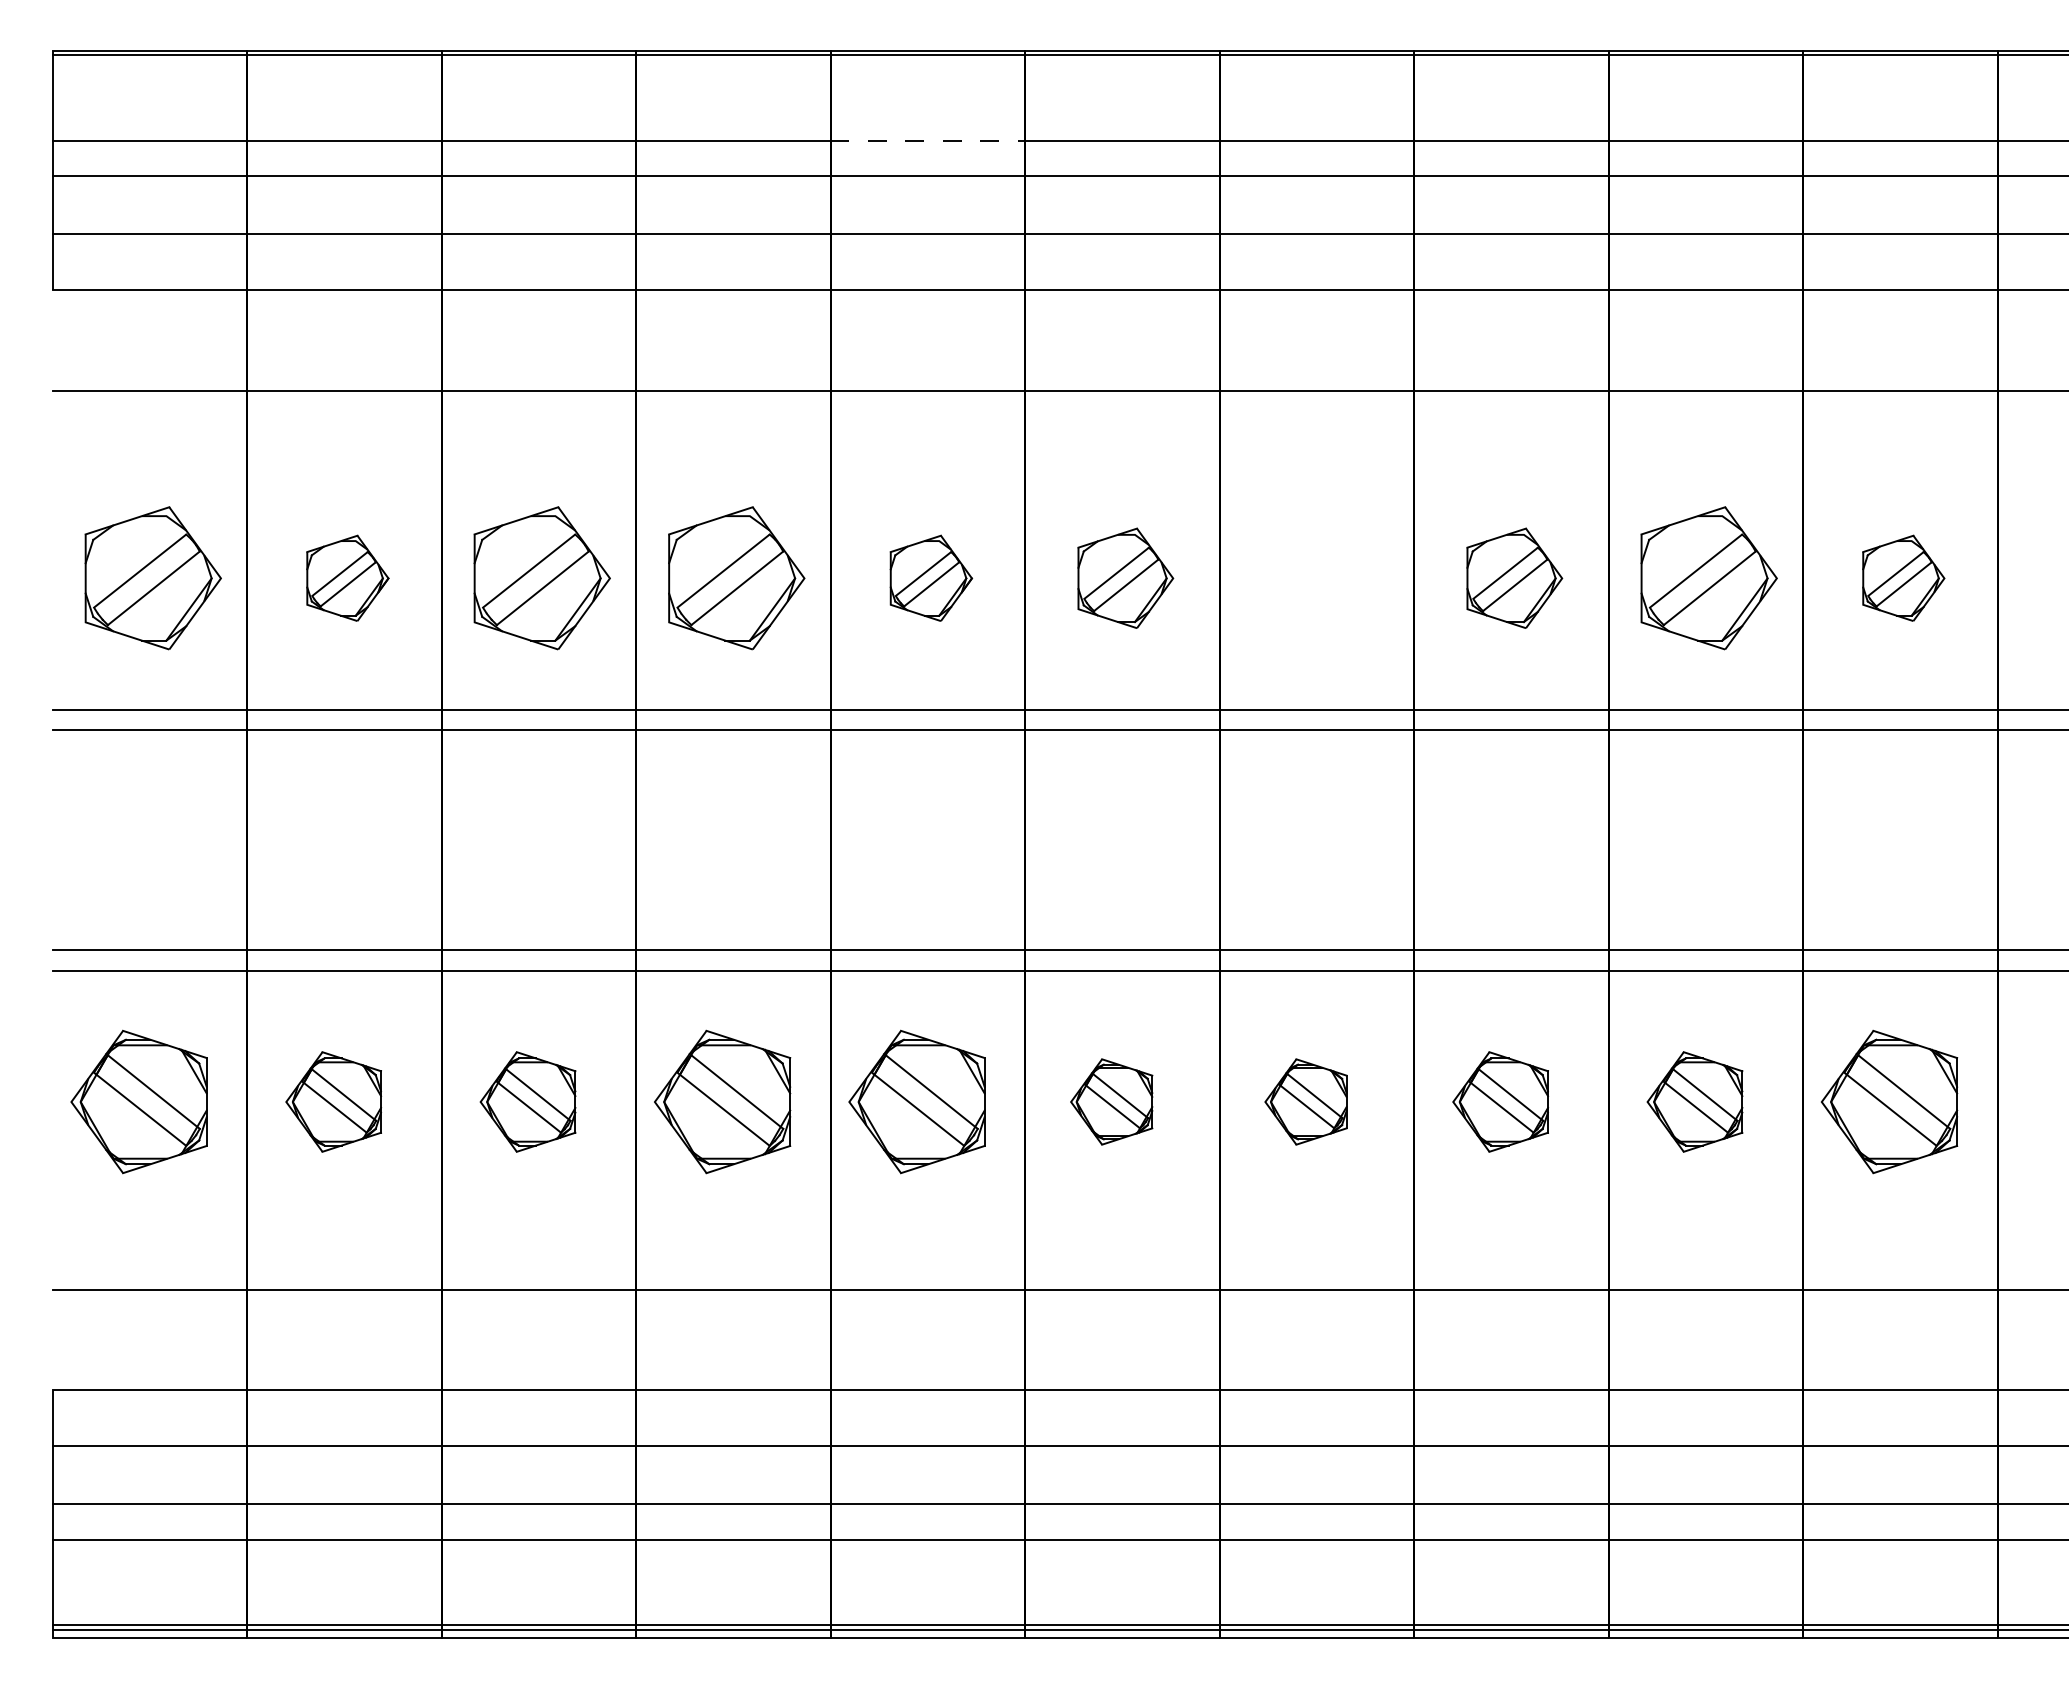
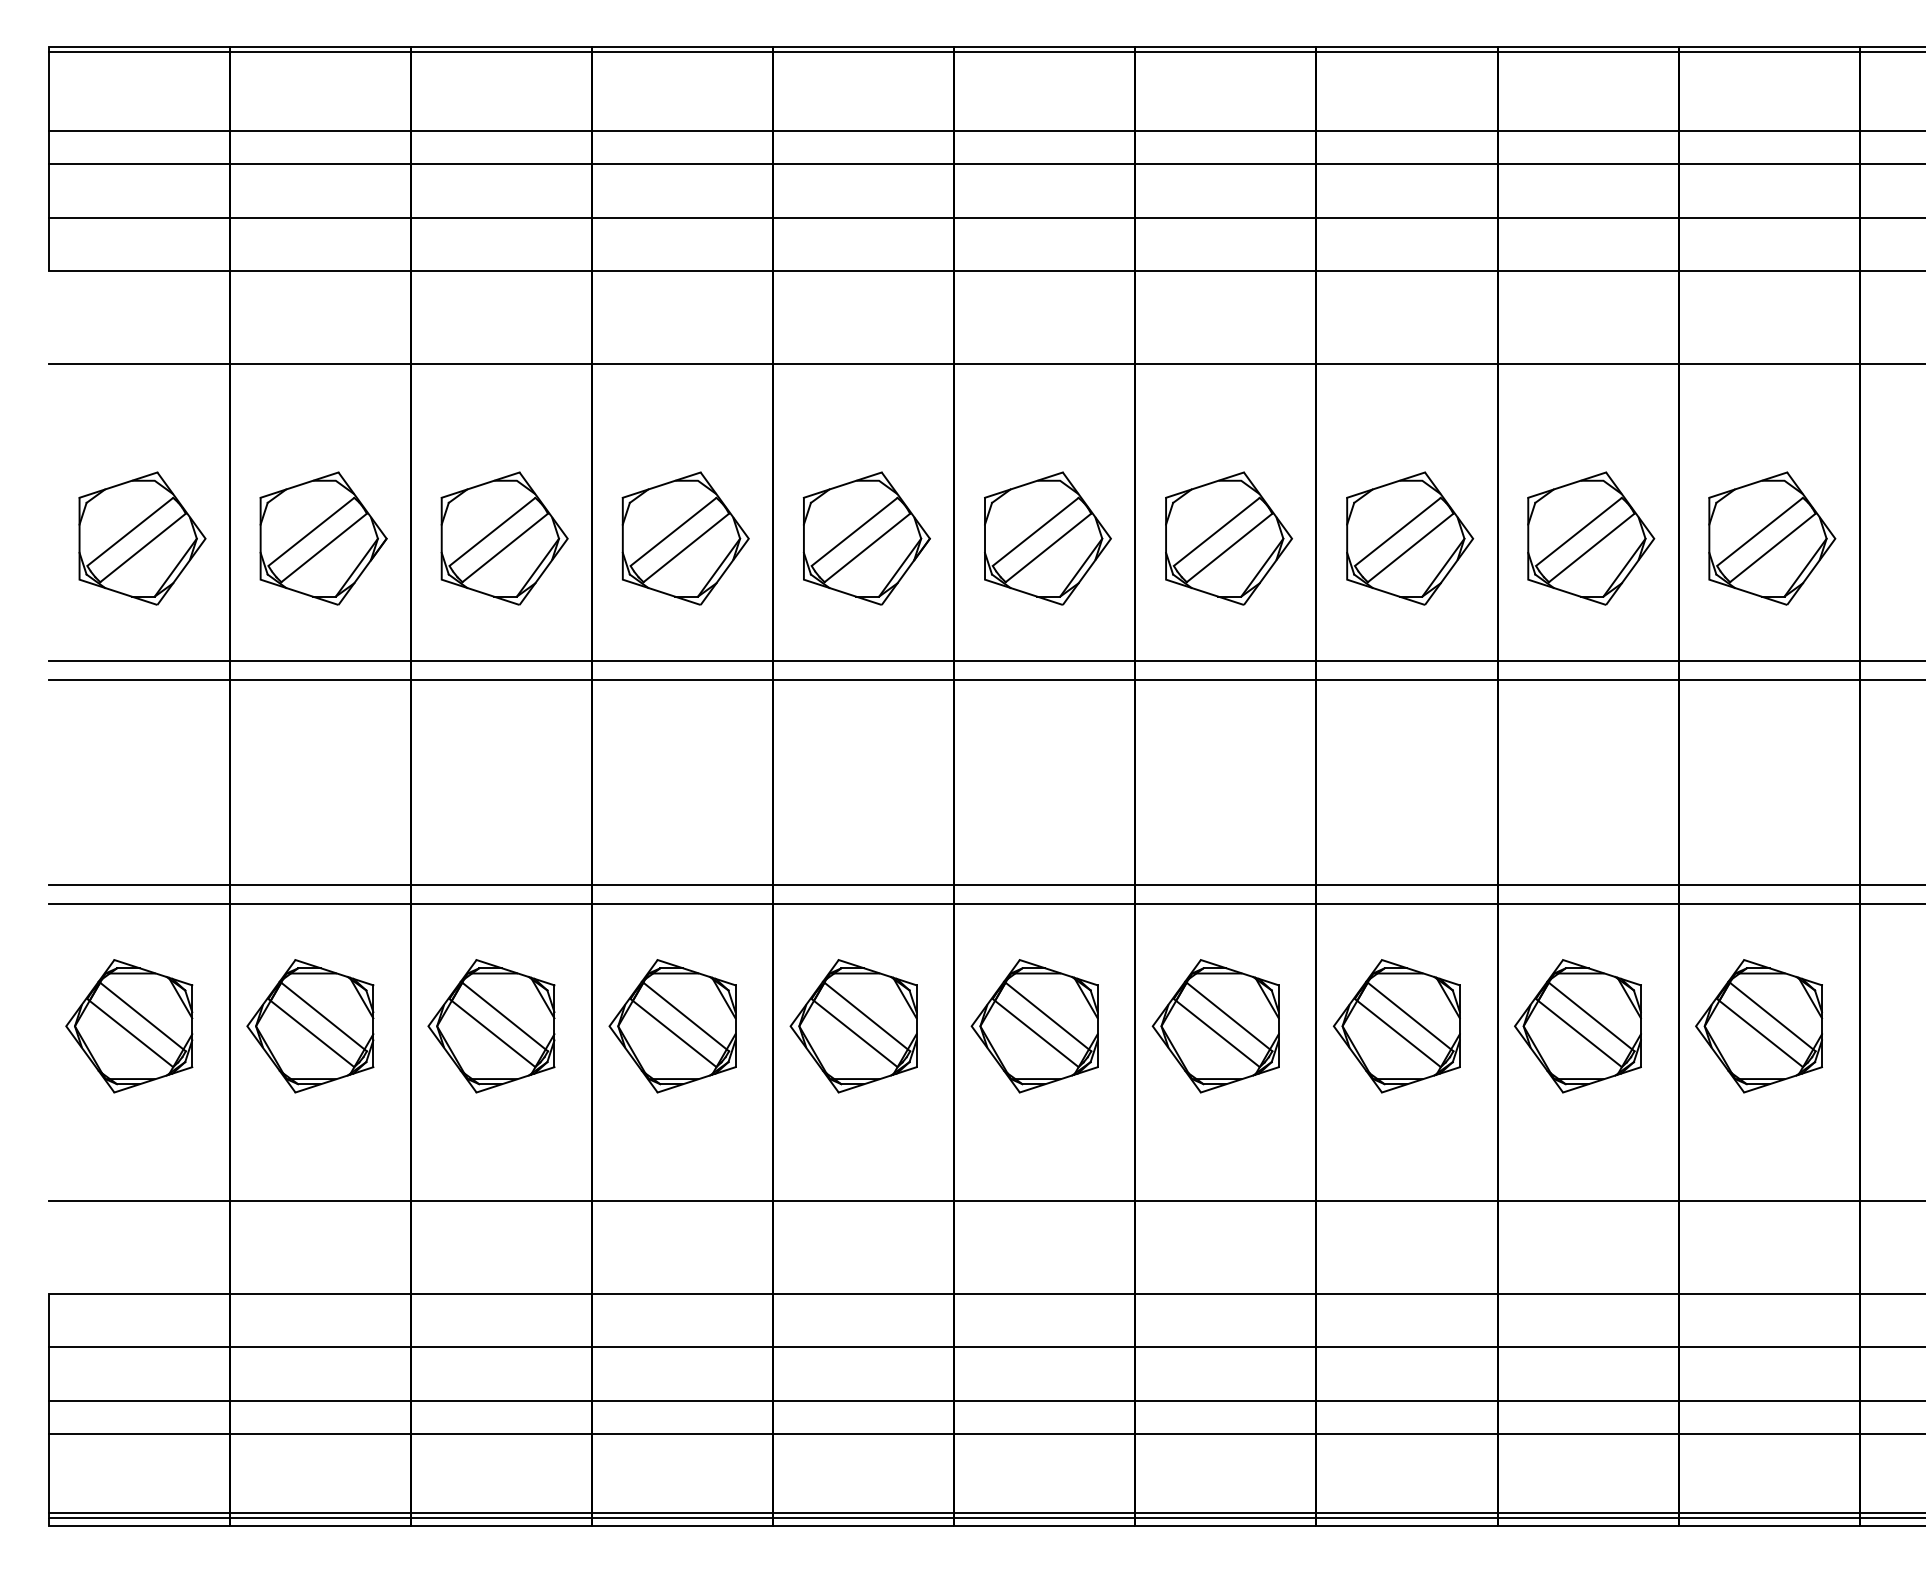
line: (928, 140) -> (864, 131), dashed -> solid
part: (347, 578) -> (323, 538), size x1.67
part: (931, 578) -> (867, 538), size x1.67
part: (1125, 578) -> (1047, 538), size x1.43
part: (1319, 578) -> (1228, 538), added
part: (1514, 578) -> (1409, 538), size x1.43
part: (1903, 578) -> (1772, 538), size x1.67
part: (333, 1101) -> (310, 1025), size x1.43
part: (527, 1101) -> (490, 1025), size x1.43
part: (1111, 1101) -> (1034, 1025), size x1.67
part: (1305, 1101) -> (1215, 1025), size x1.67
part: (1500, 1101) -> (1396, 1025), size x1.43
part: (1694, 1101) -> (1577, 1025), size x1.43

